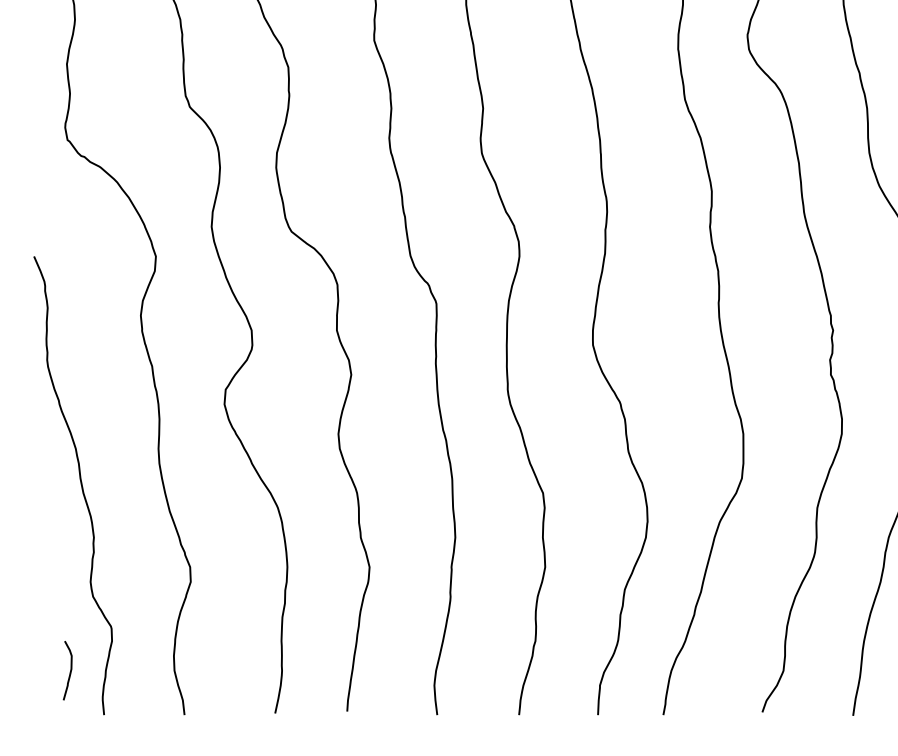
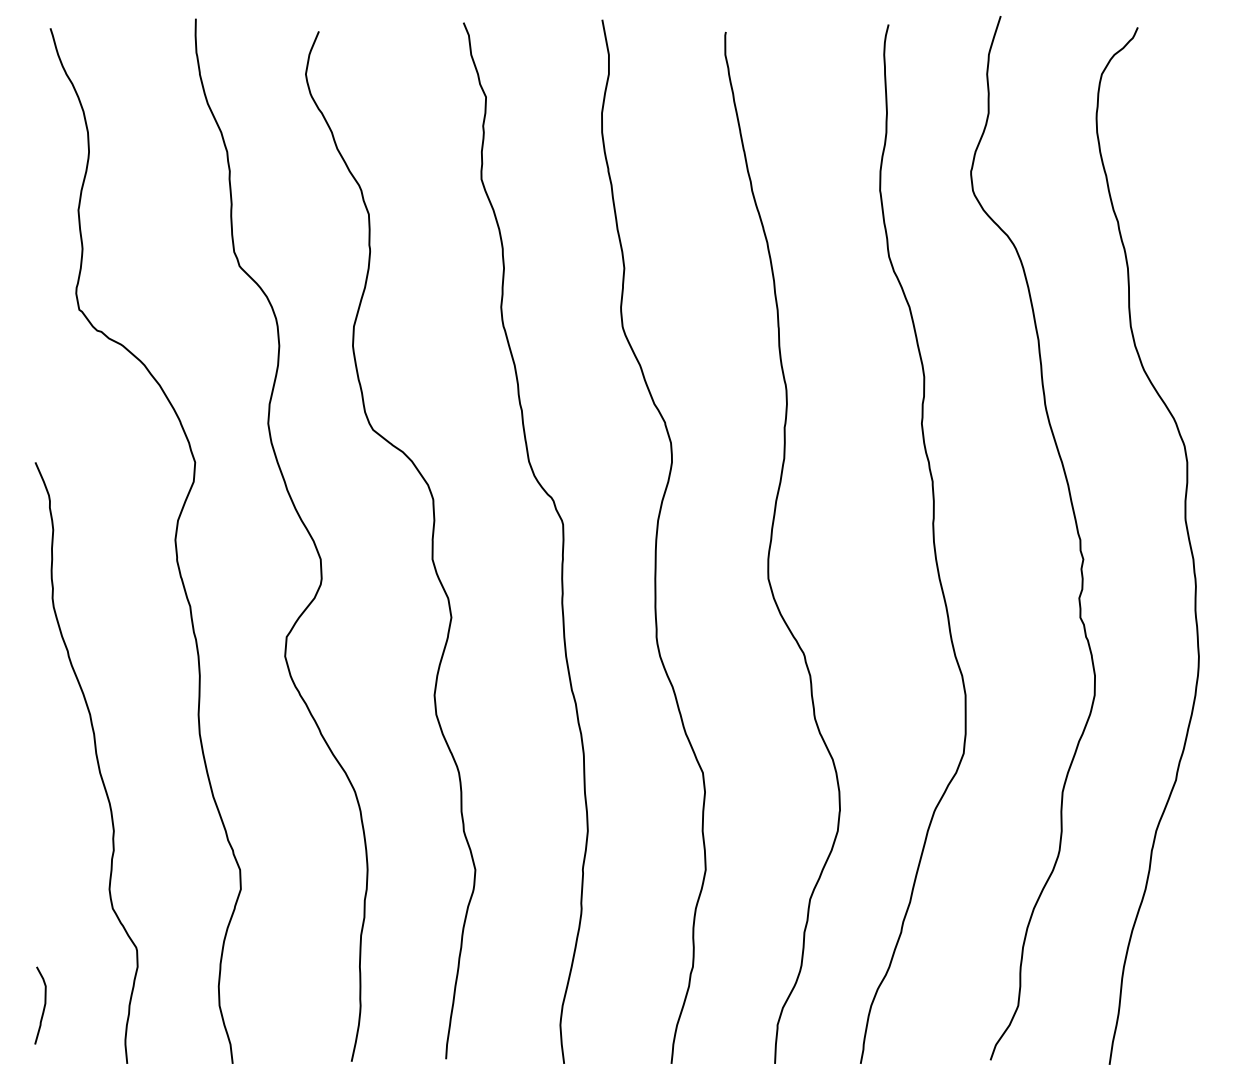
curve: (70, 671) -> (43, 1006), moved

